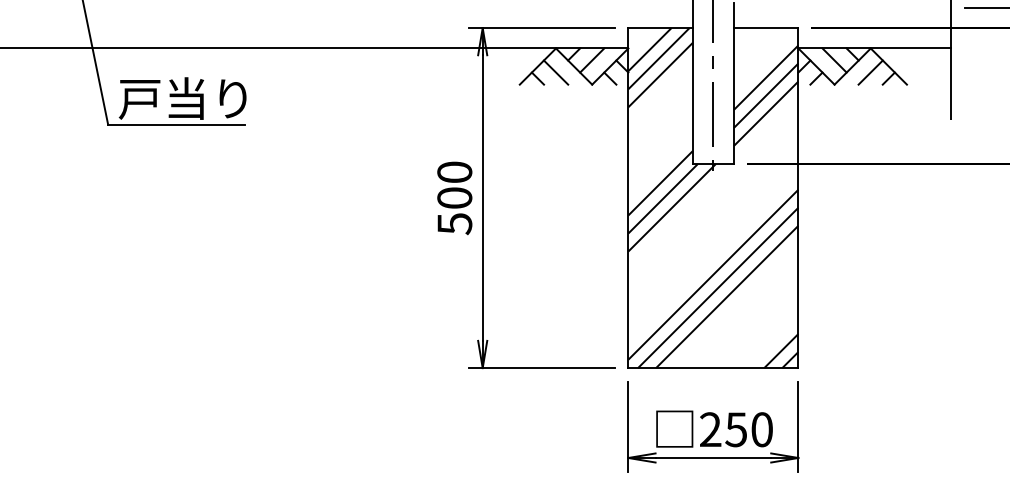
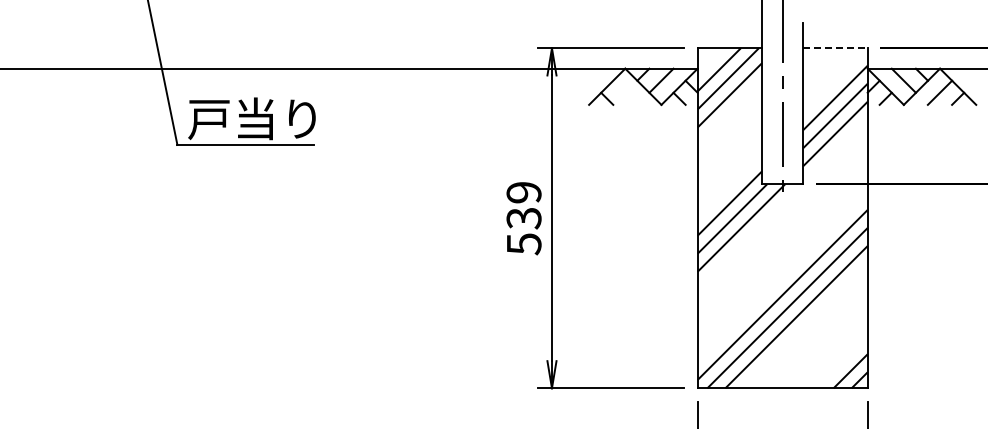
line: (766, 28) -> (835, 48), solid -> dashed
line: (555, 72) -> (624, 92), removed
text: (454, 185) -> (523, 205), 500 -> 539

